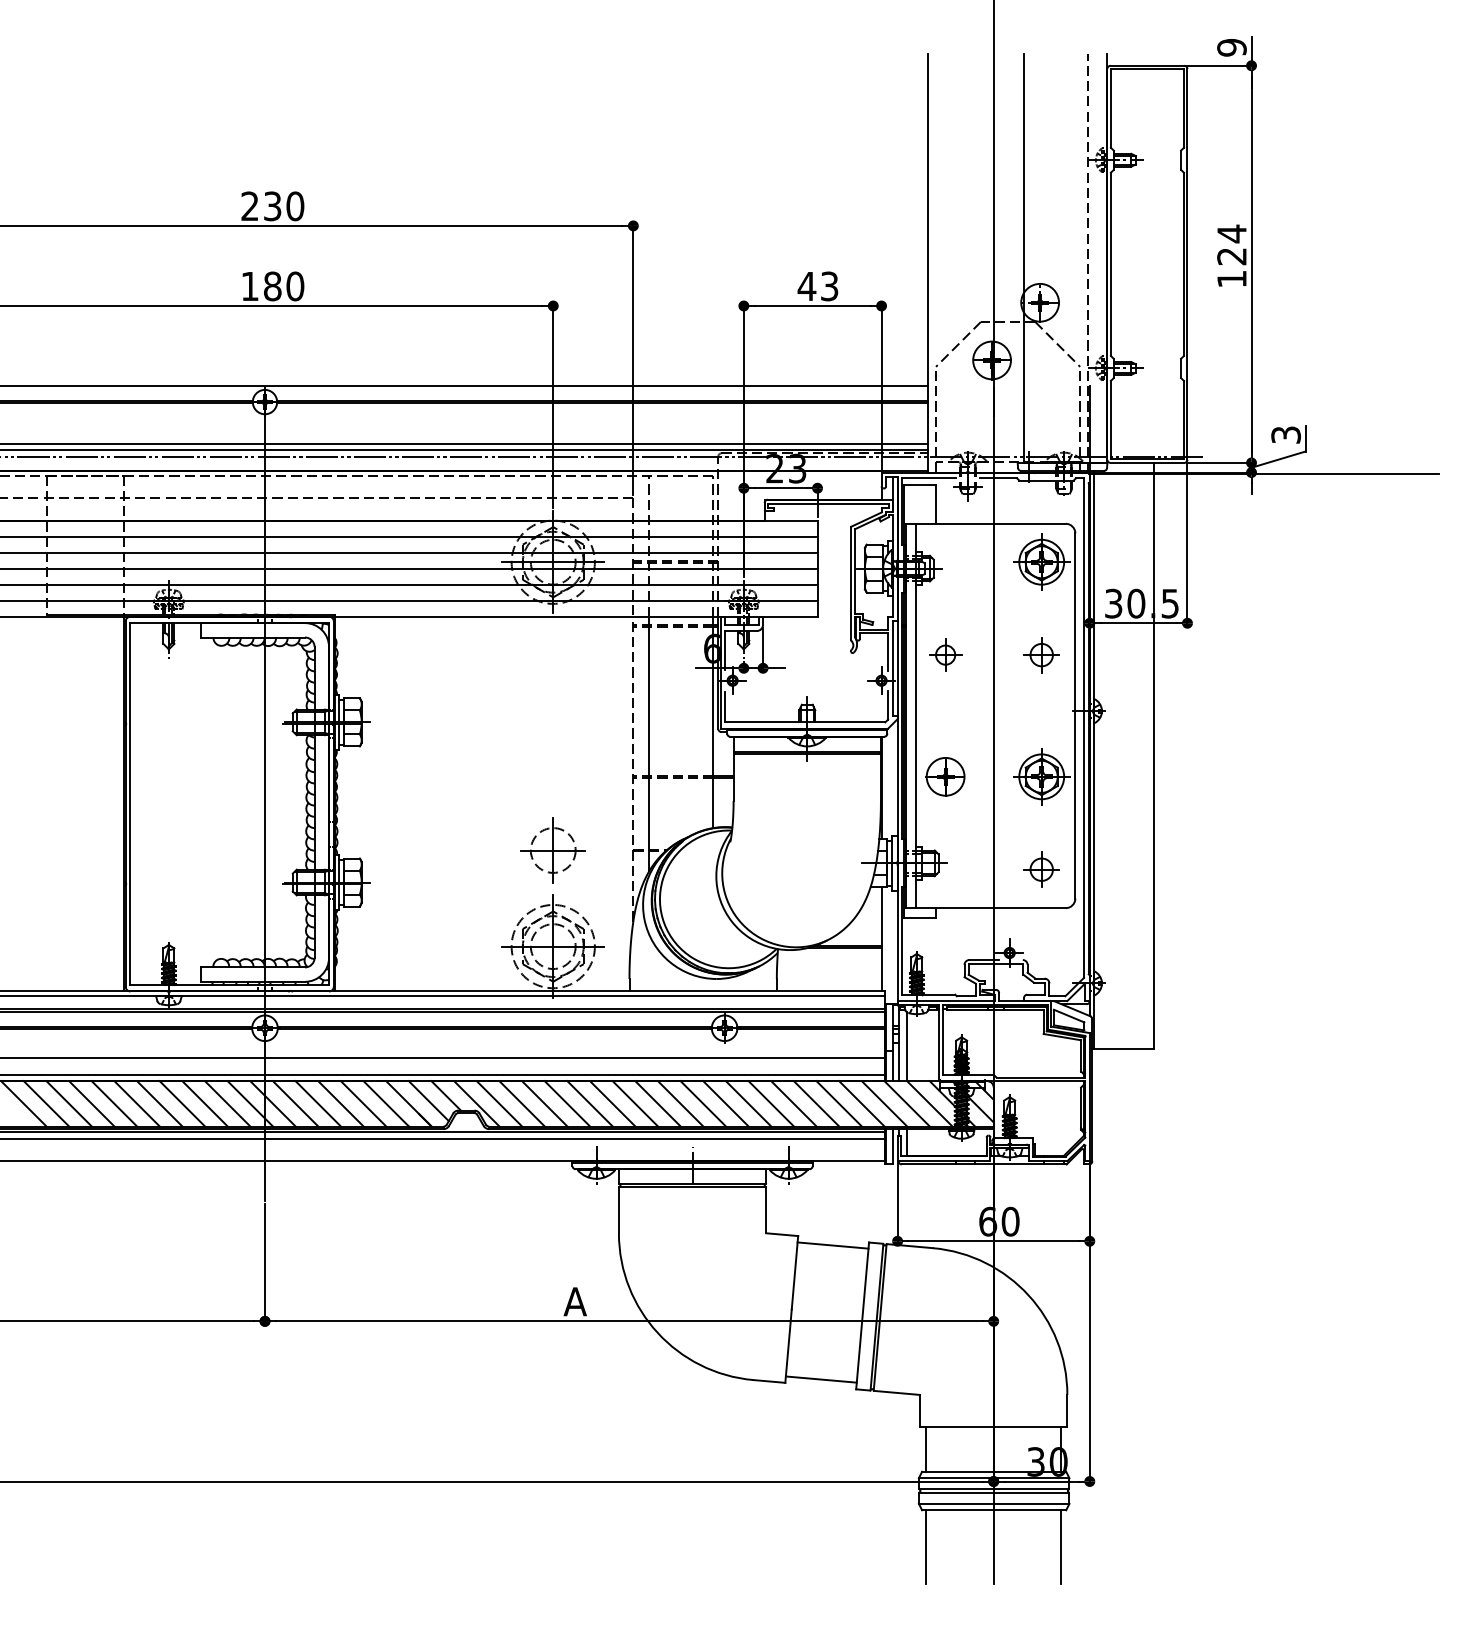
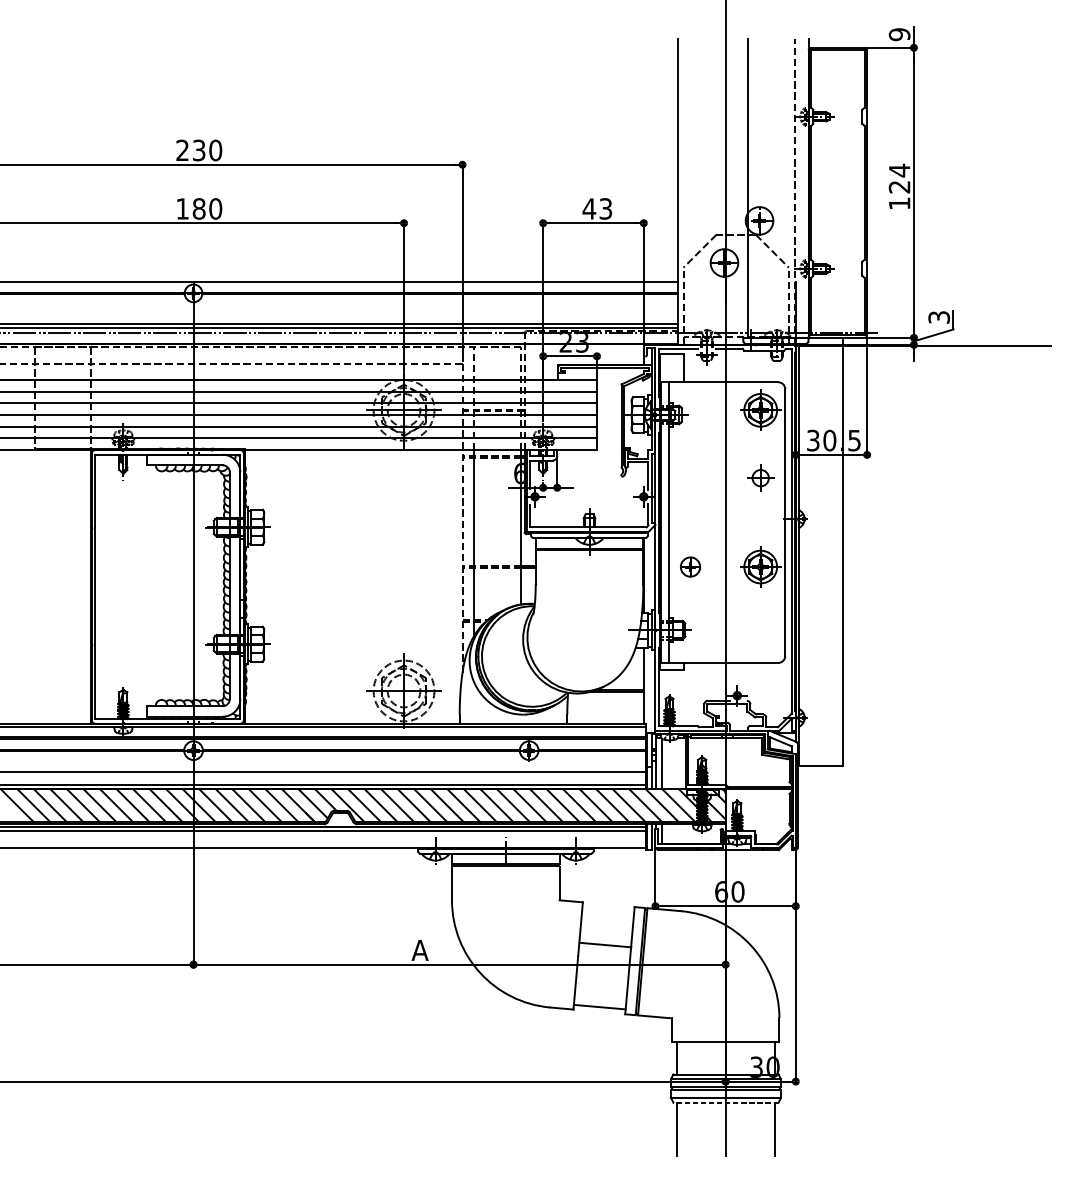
part: (945, 654) -> (690, 477), removed
part: (945, 776) -> (690, 566), size x0.7
part: (552, 850) -> (403, 620), removed
part: (1041, 869) -> (760, 634), removed
line: (832, 1245) -> (605, 945), moved
line: (993, 1510) -> (725, 1102), solid -> dashed

